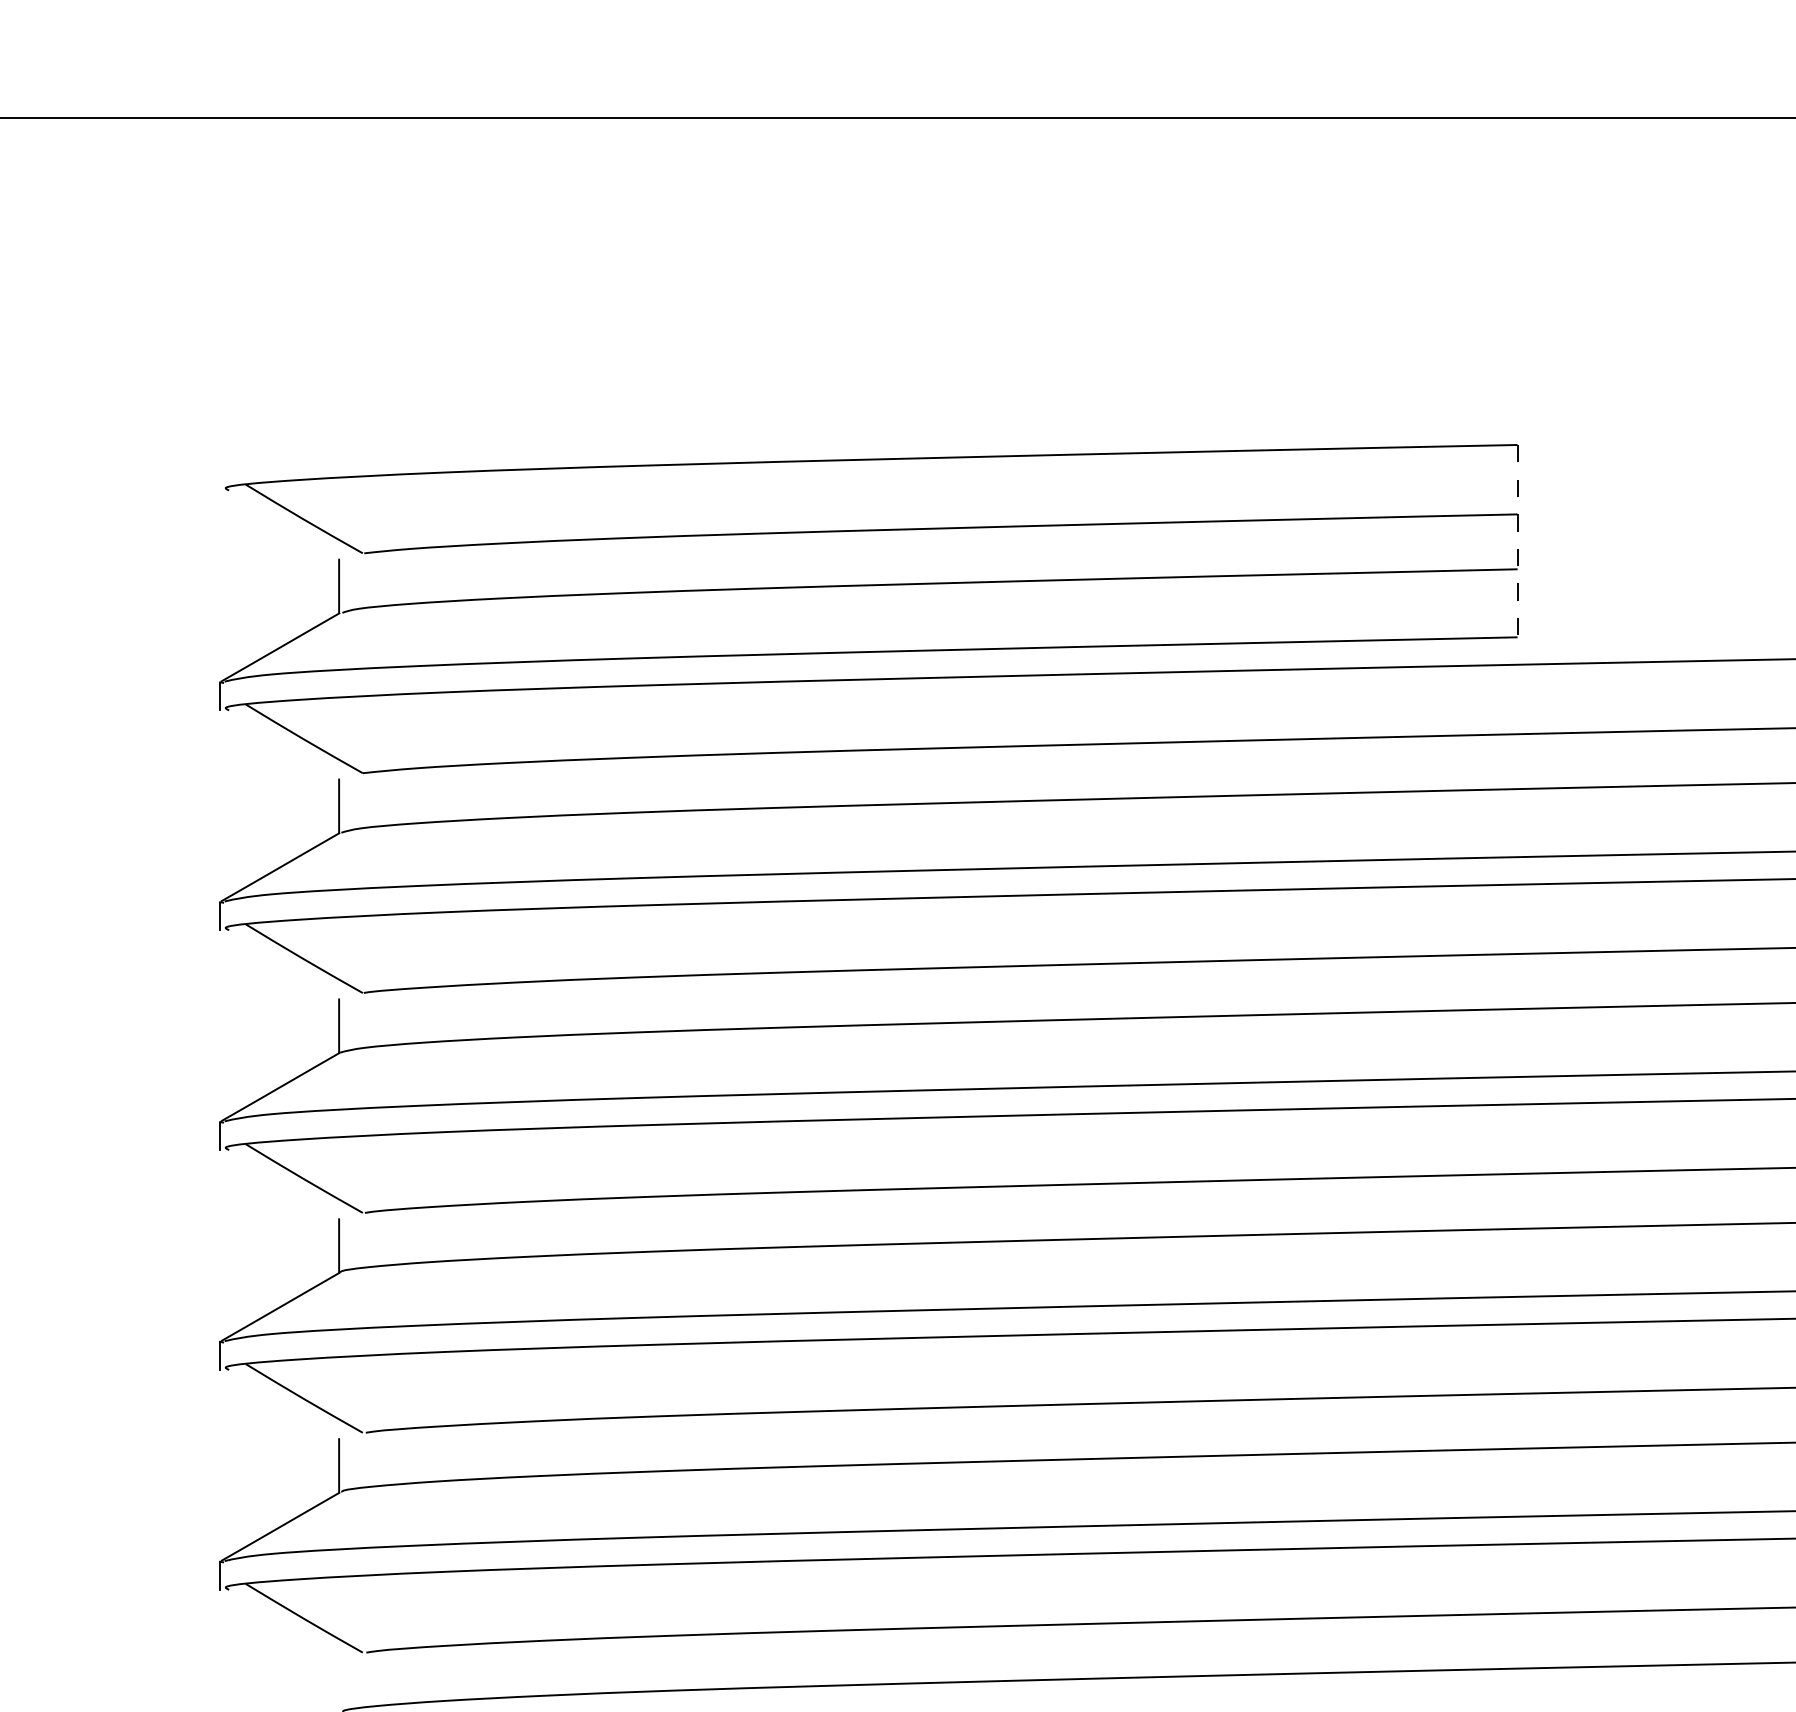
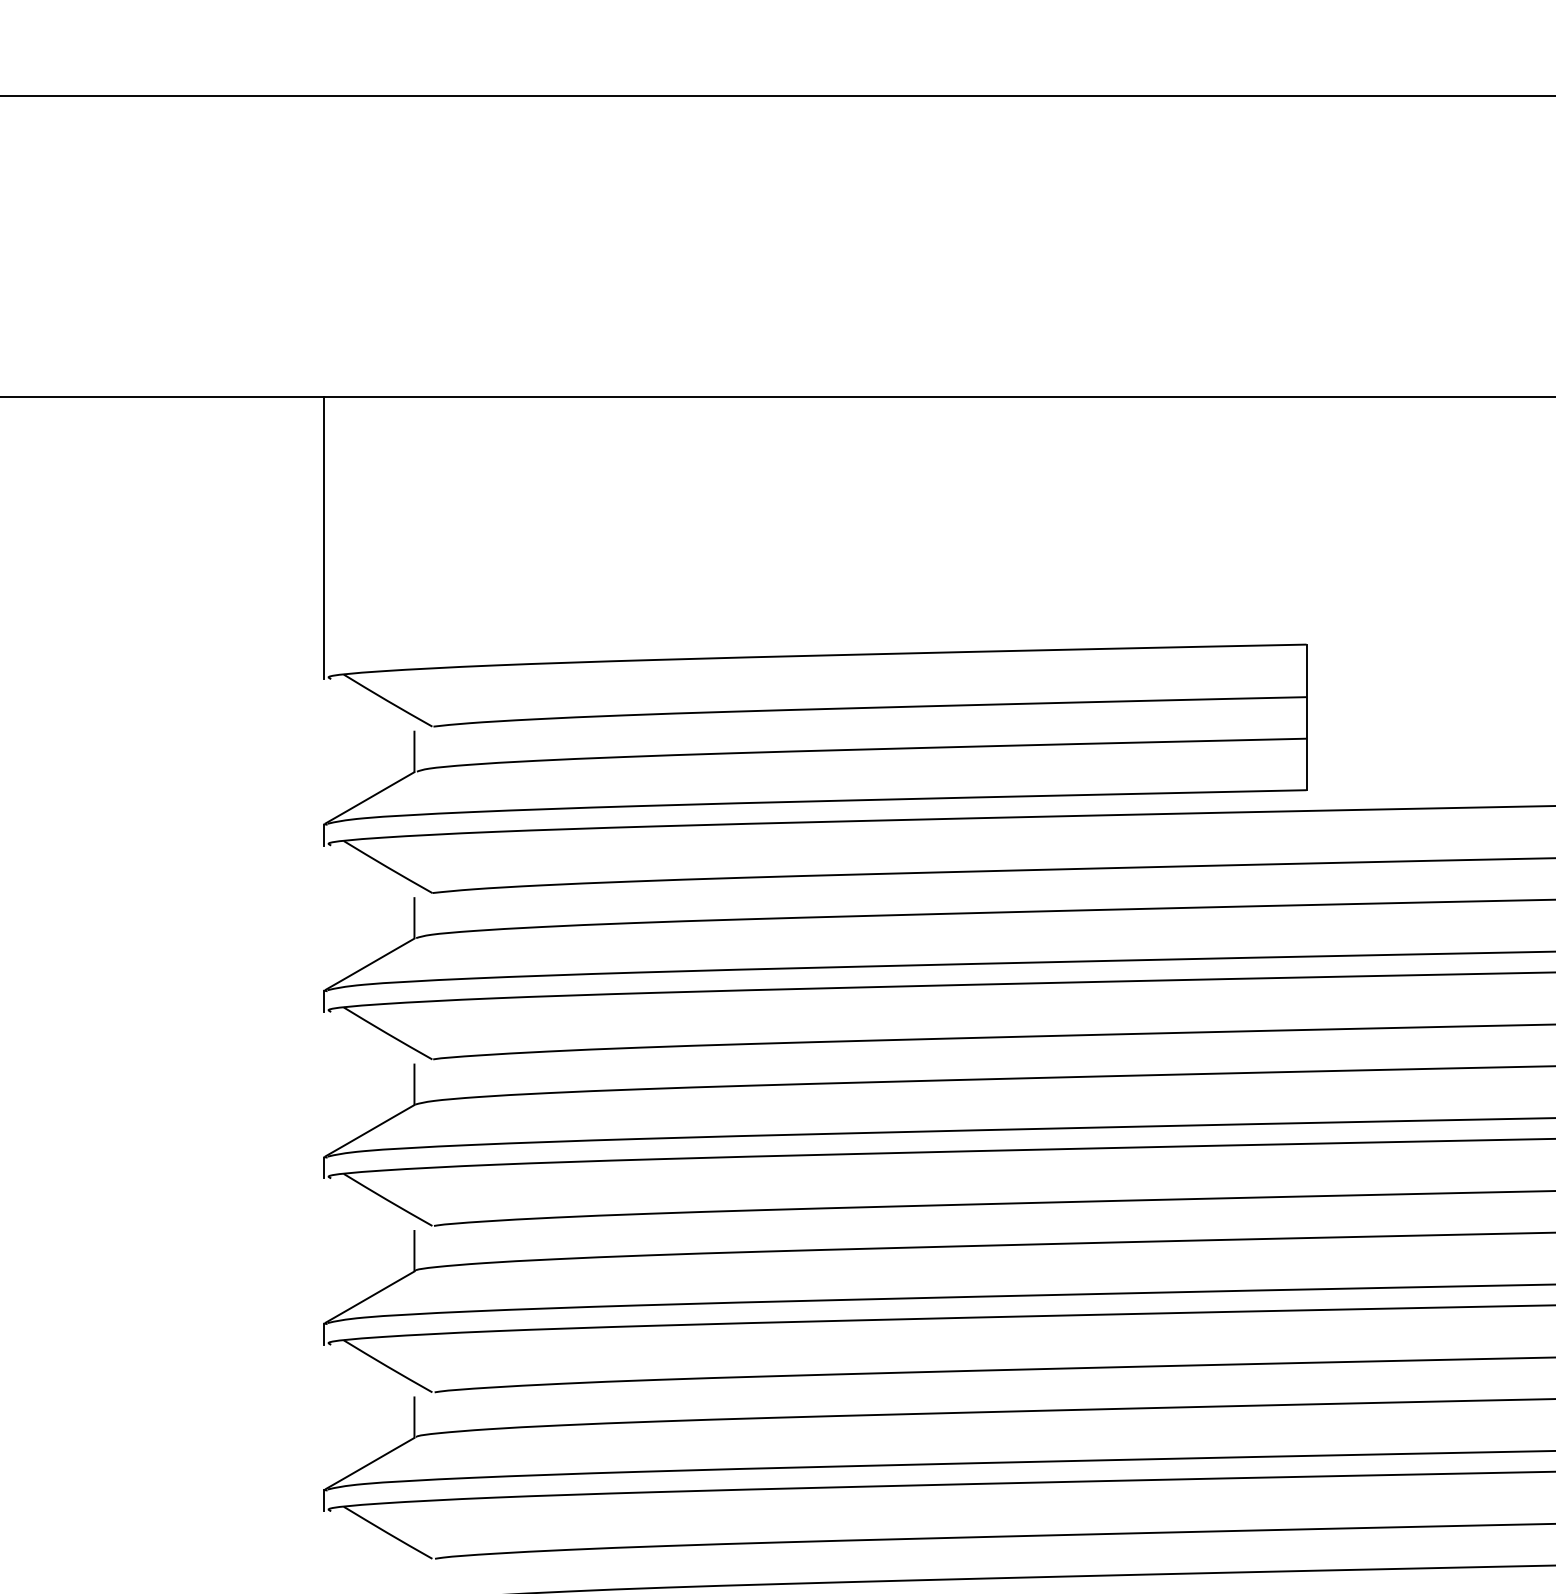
line: (220, 304) -> (324, 538), added
line: (1517, 541) -> (1306, 717), dashed -> solid

